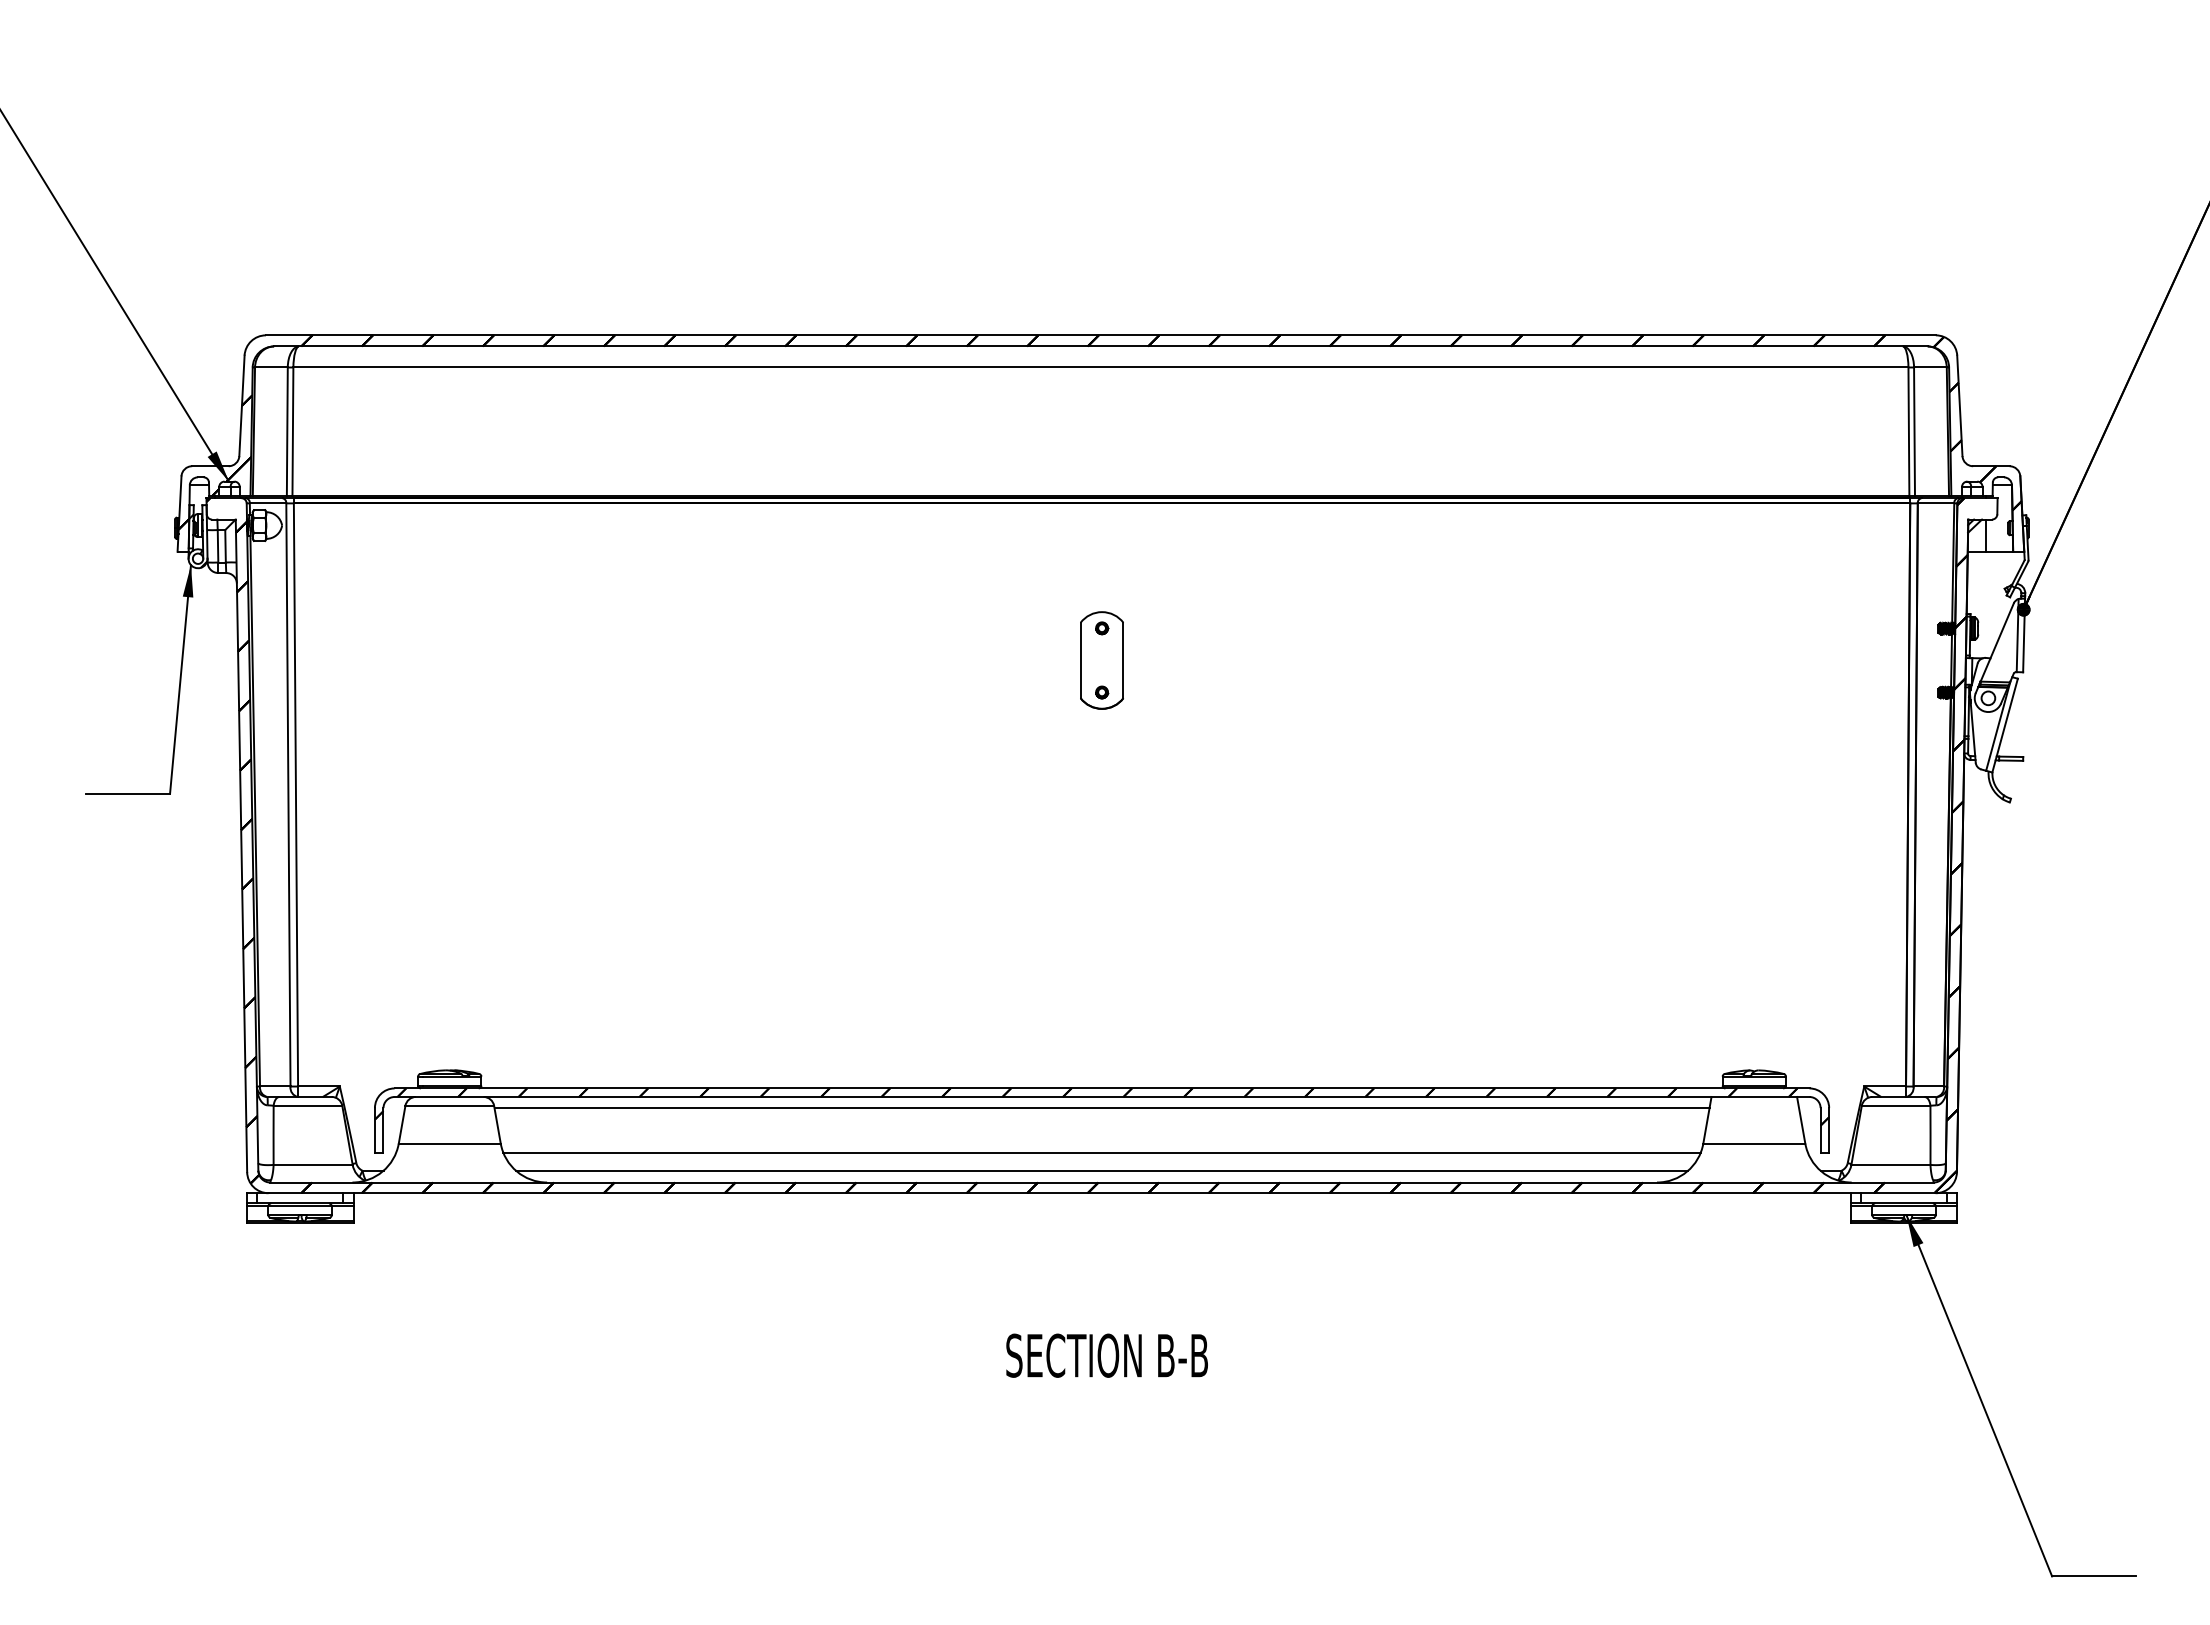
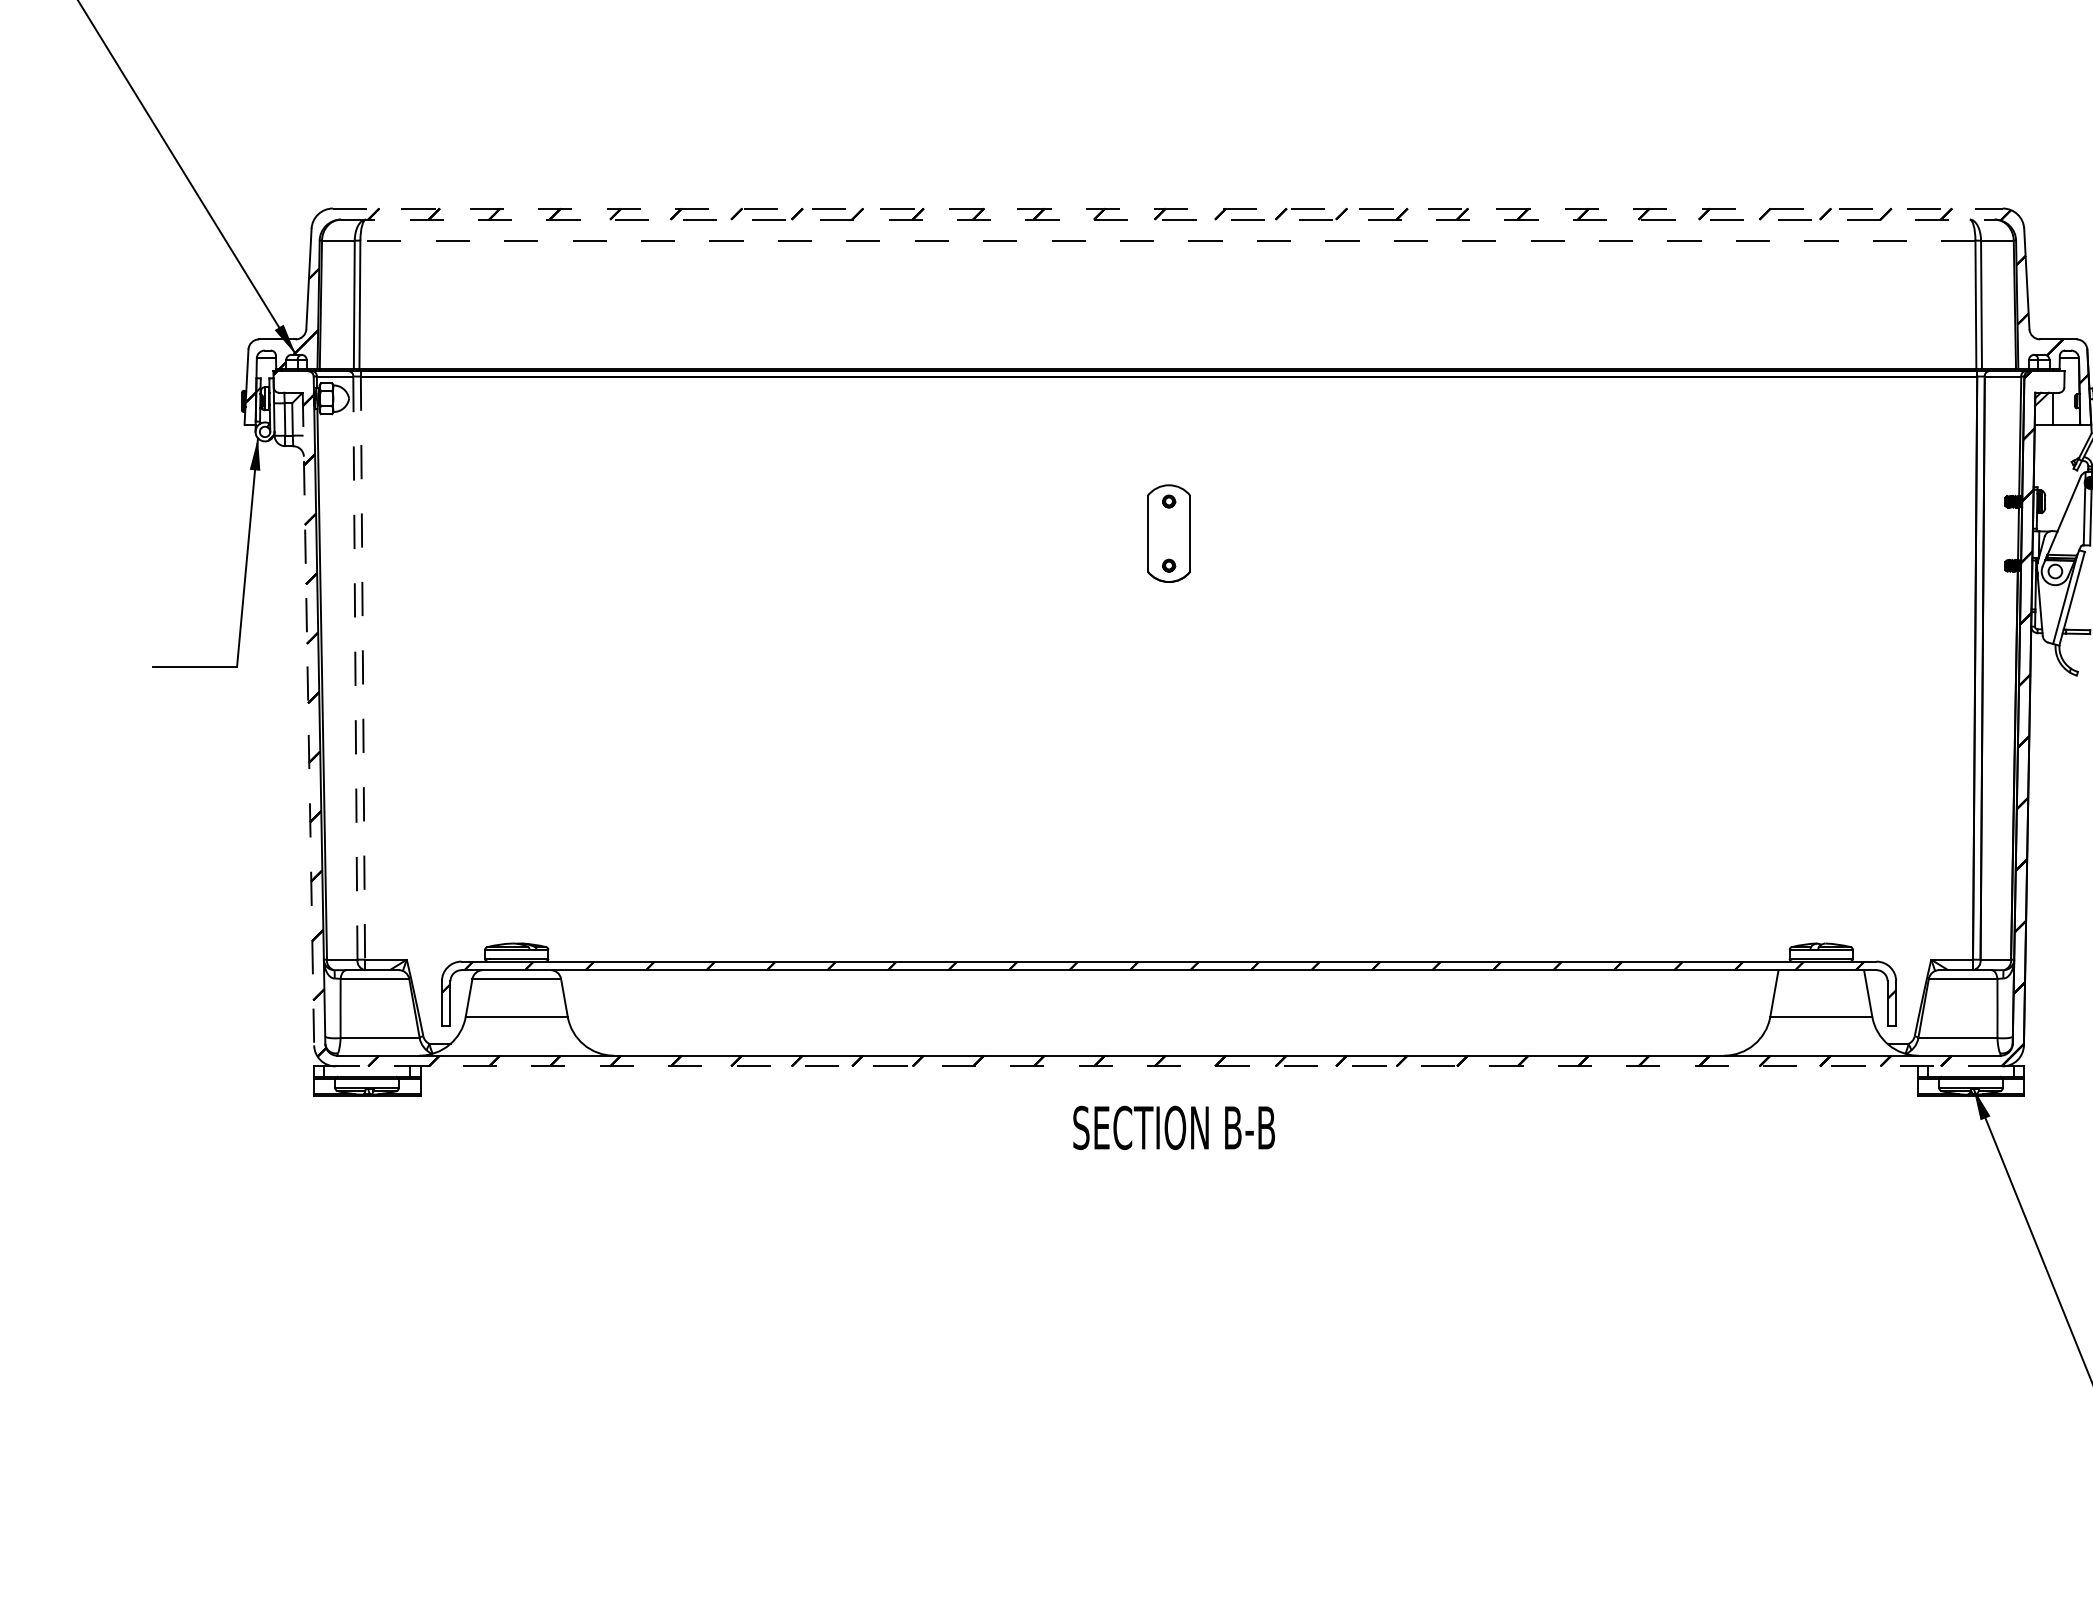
line: (1100, 335) -> (1167, 208), solid -> dashed
line: (1100, 346) -> (1167, 219), solid -> dashed
line: (1100, 367) -> (1167, 240), solid -> dashed
line: (288, 794) -> (355, 667), solid -> dashed
line: (295, 794) -> (362, 667), solid -> dashed
line: (241, 846) -> (308, 719), solid -> dashed
line: (1101, 1108) -> (1168, 981), removed
line: (1101, 1152) -> (1168, 1025), removed
line: (1101, 1170) -> (1168, 1043), removed
line: (1101, 1193) -> (1168, 1066), solid -> dashed
text: (1106, 1355) -> (1173, 1127), moved

